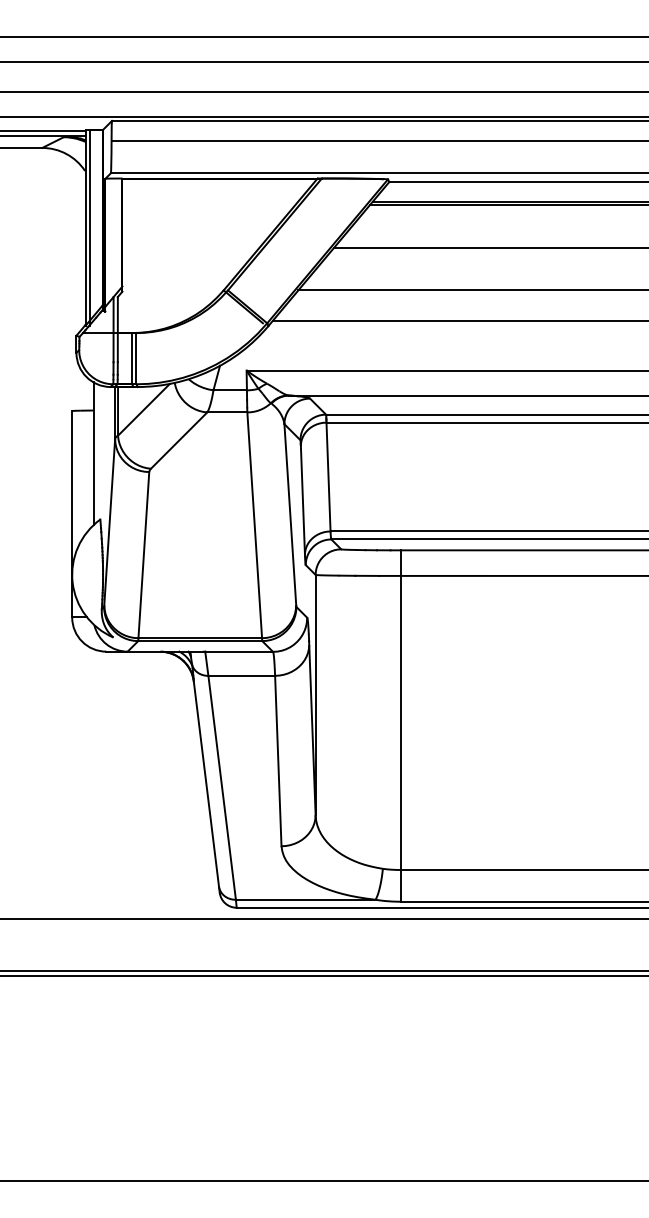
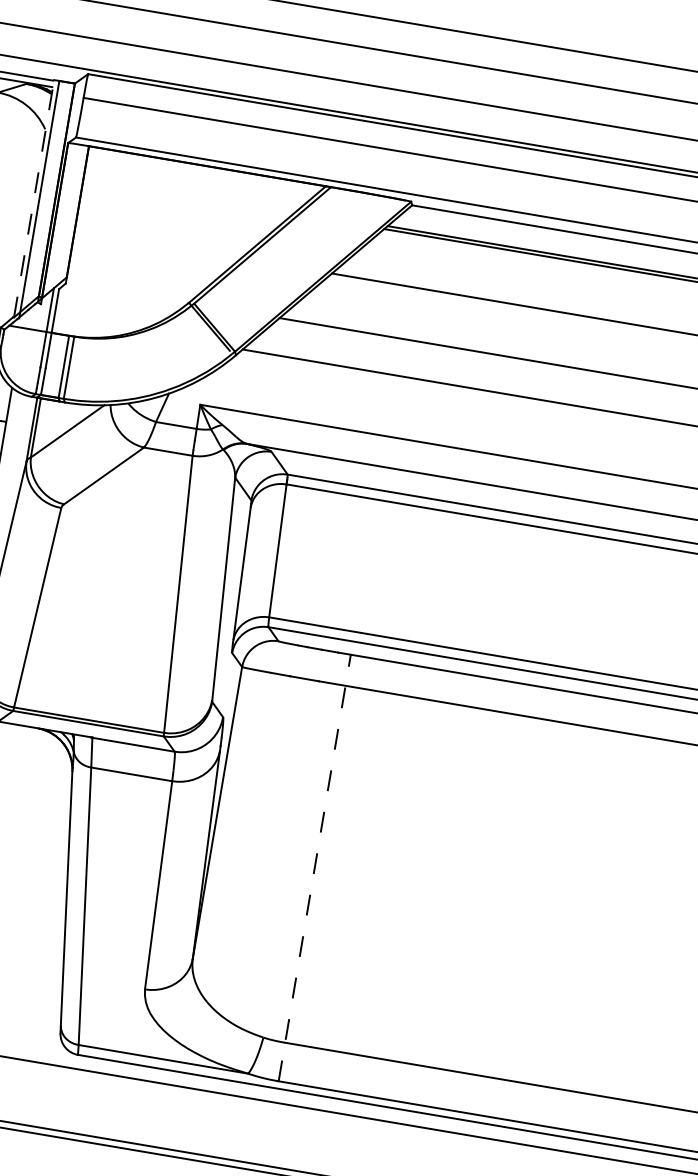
line: (85, 228) -> (33, 199), solid -> dashed
line: (401, 726) -> (315, 868), solid -> dashed

